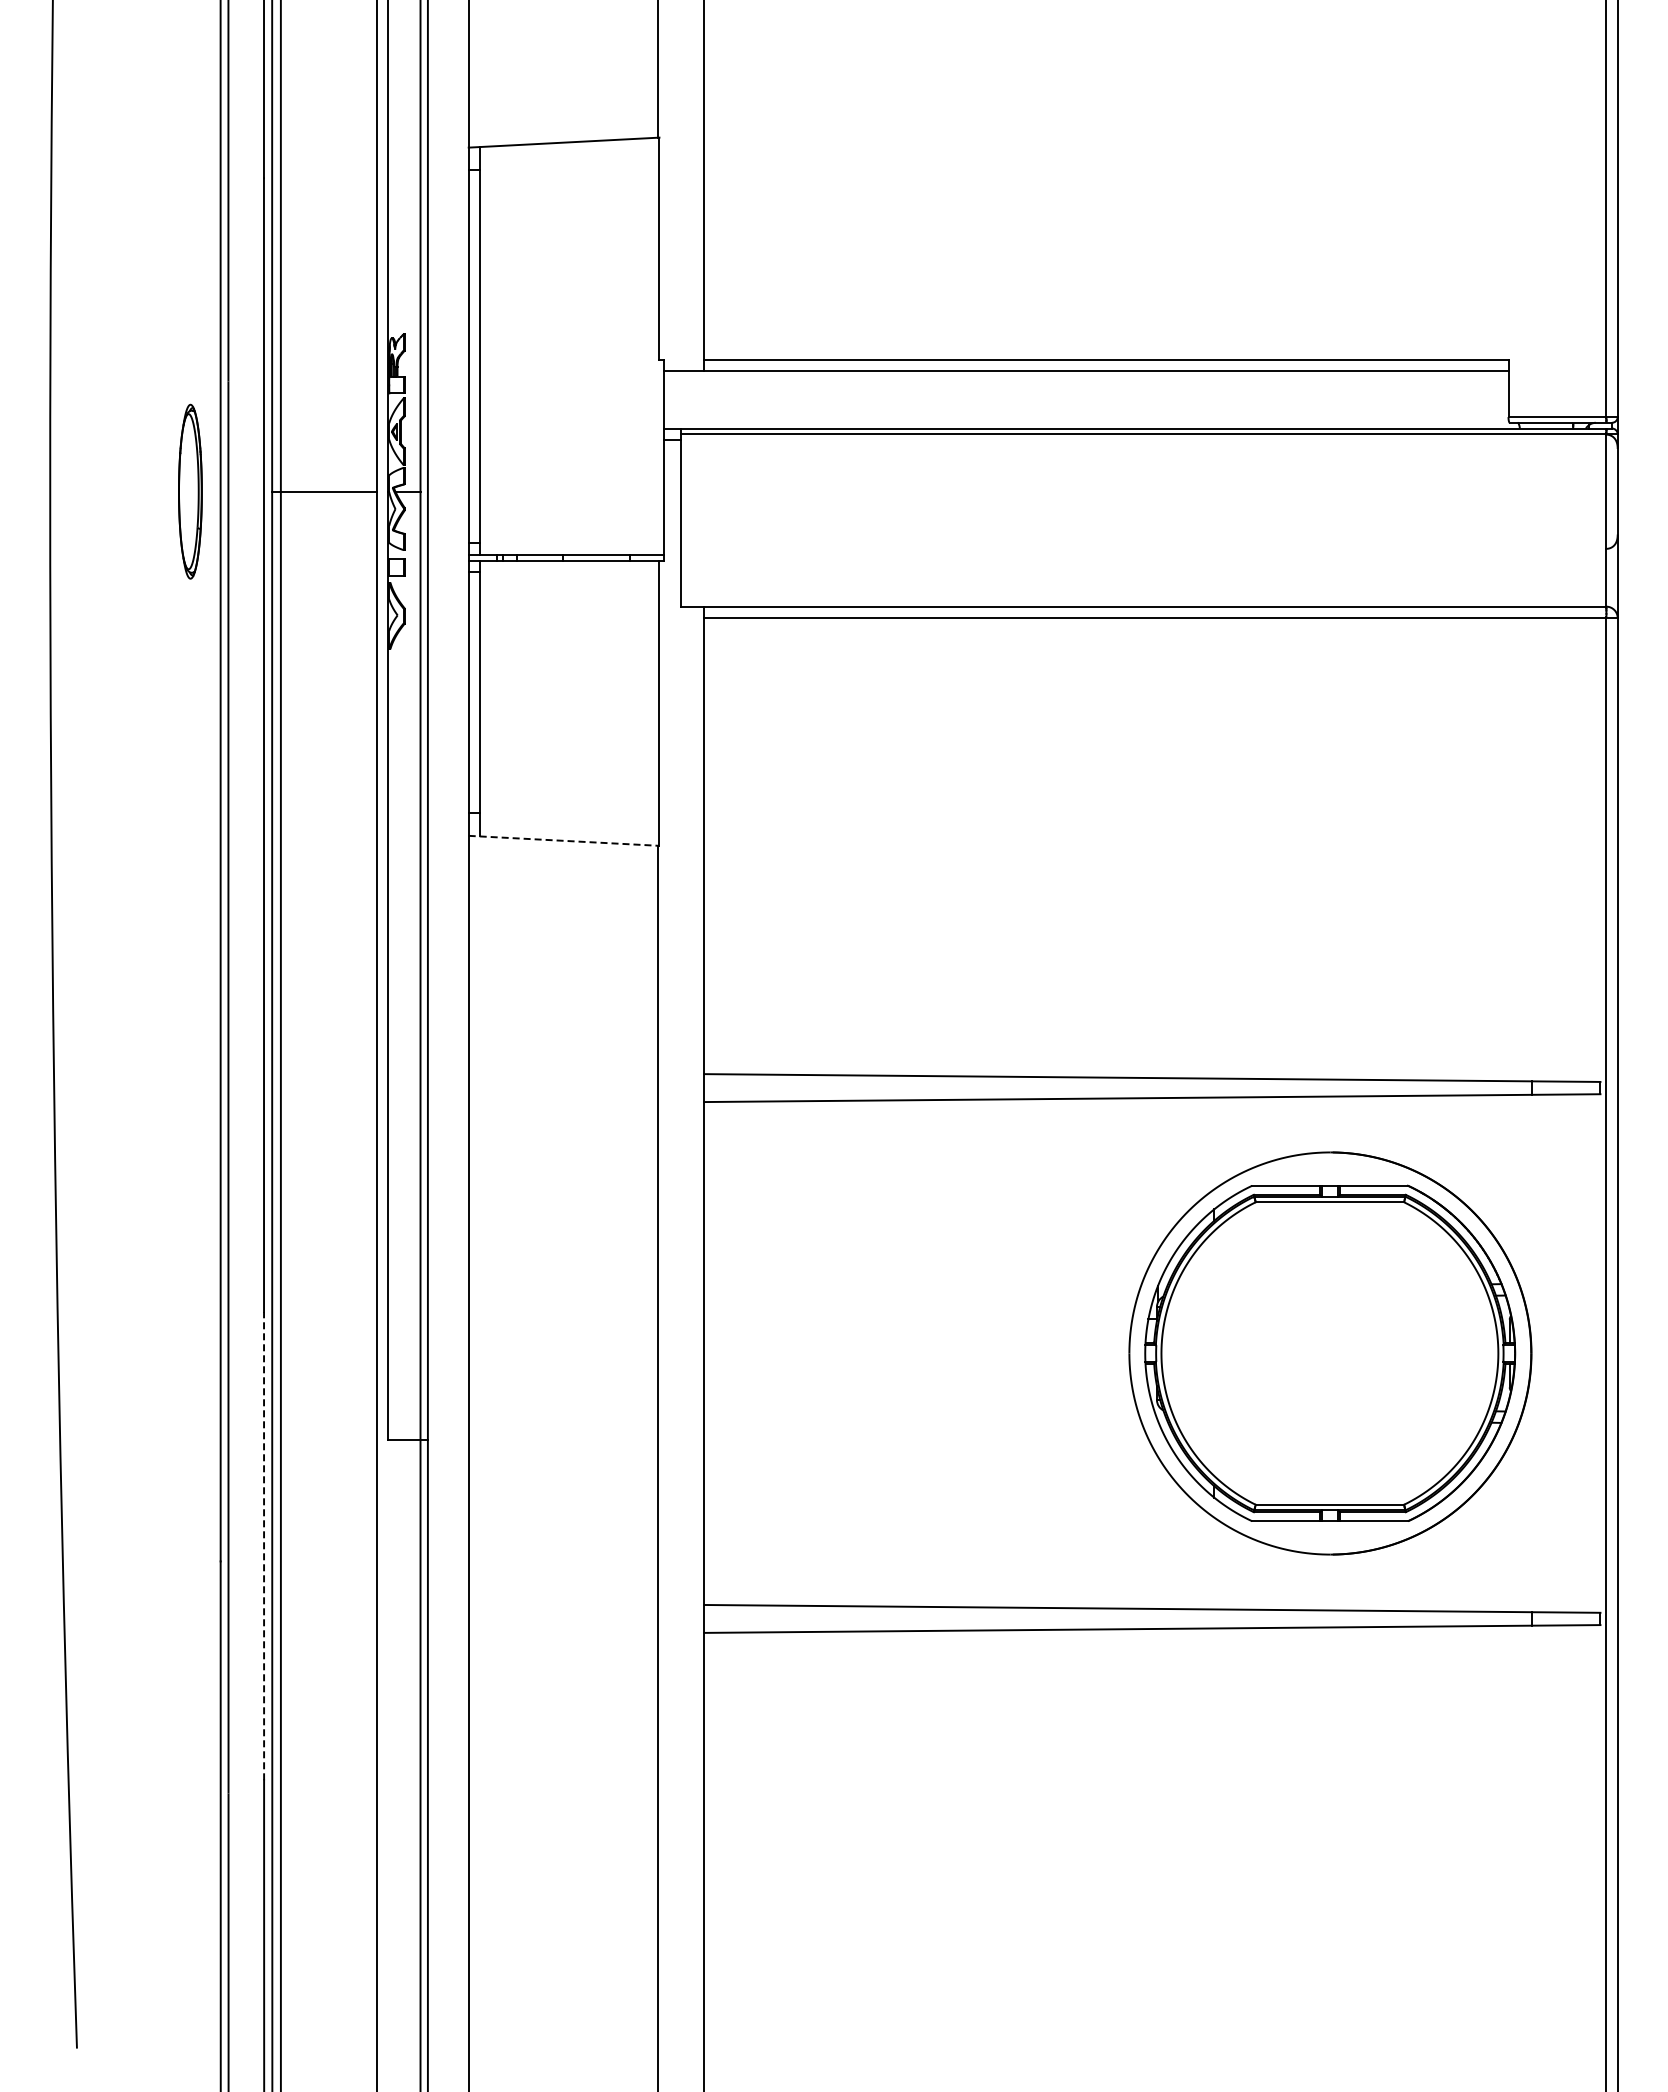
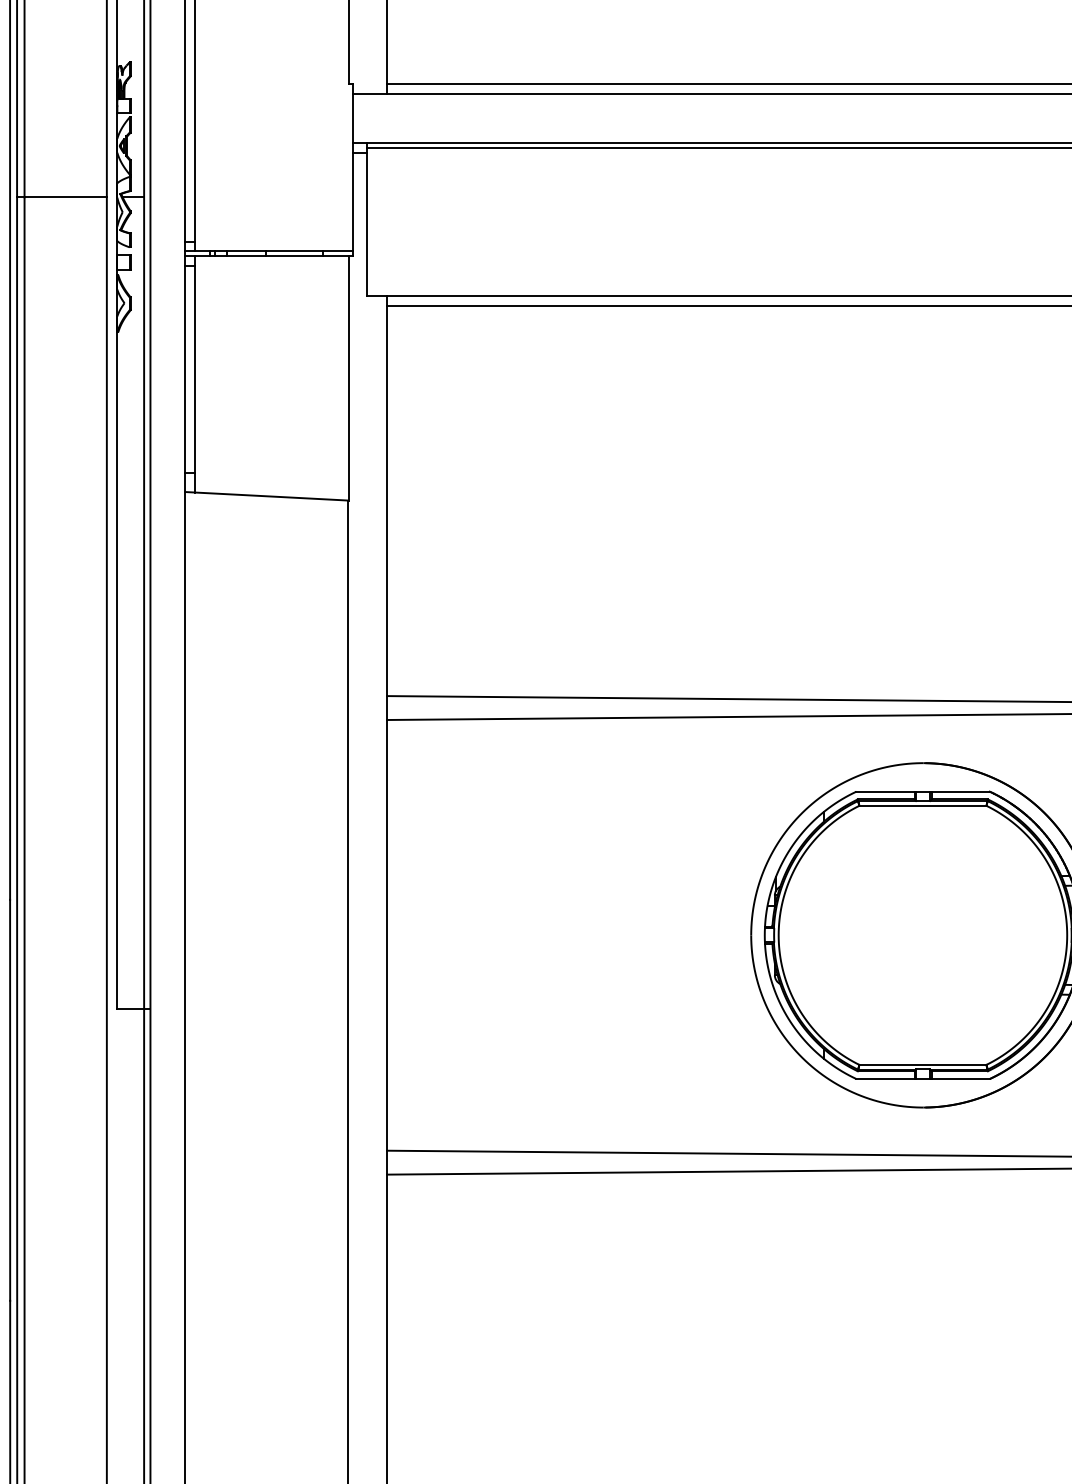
line: (564, 840) -> (267, 496), dashed -> solid
line: (264, 1545) -> (10, 1099), dashed -> solid

